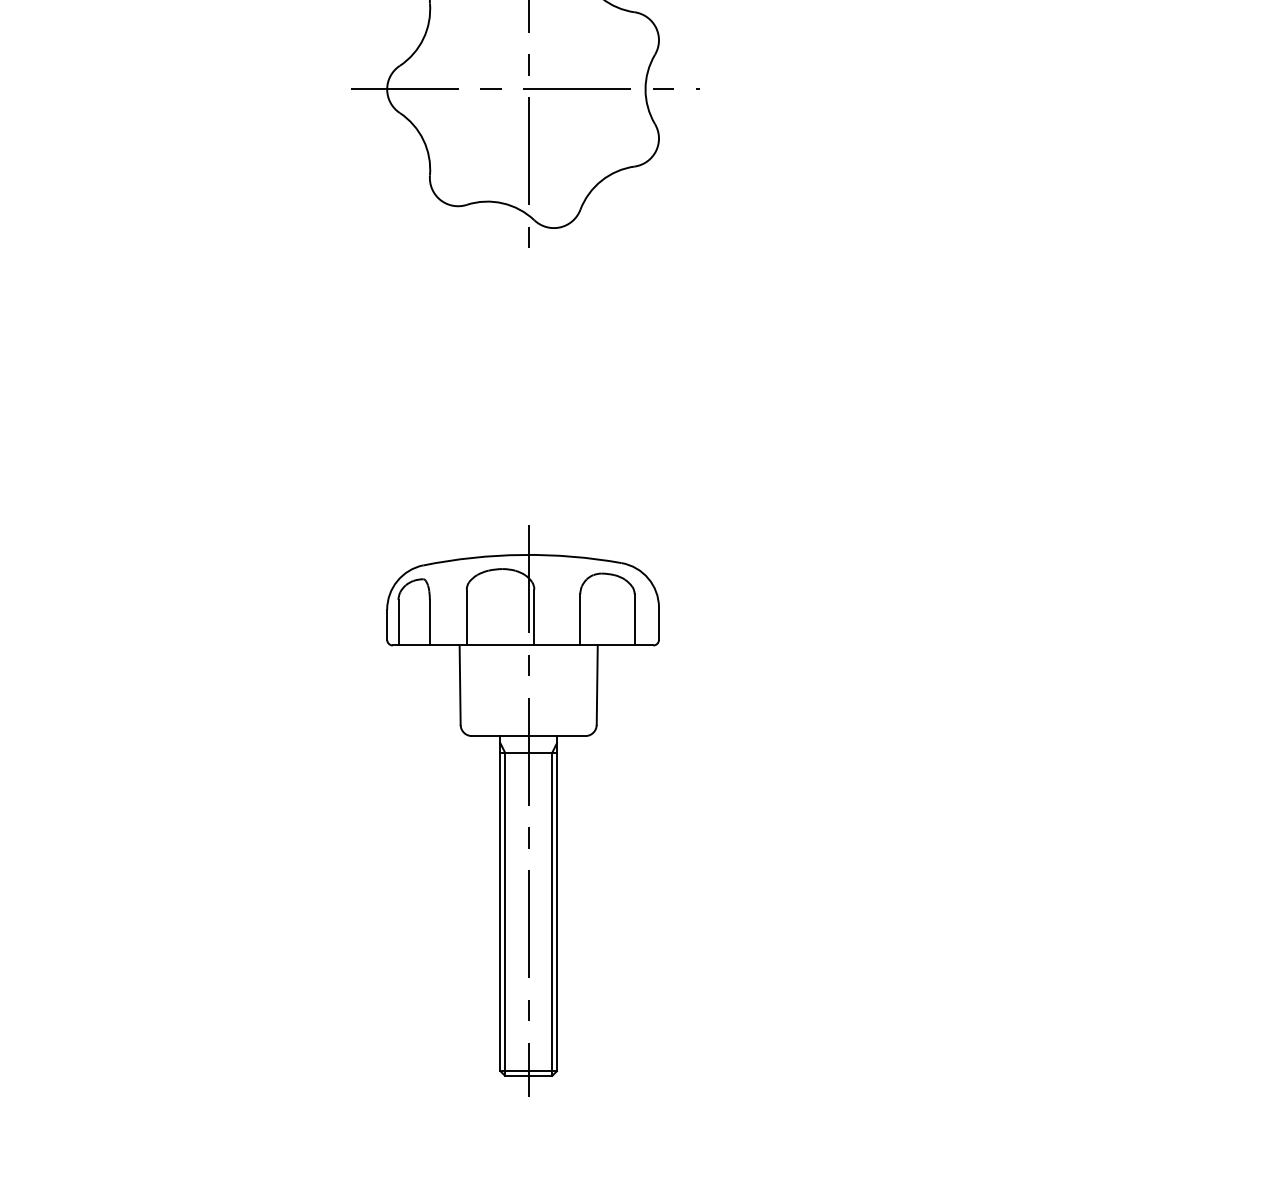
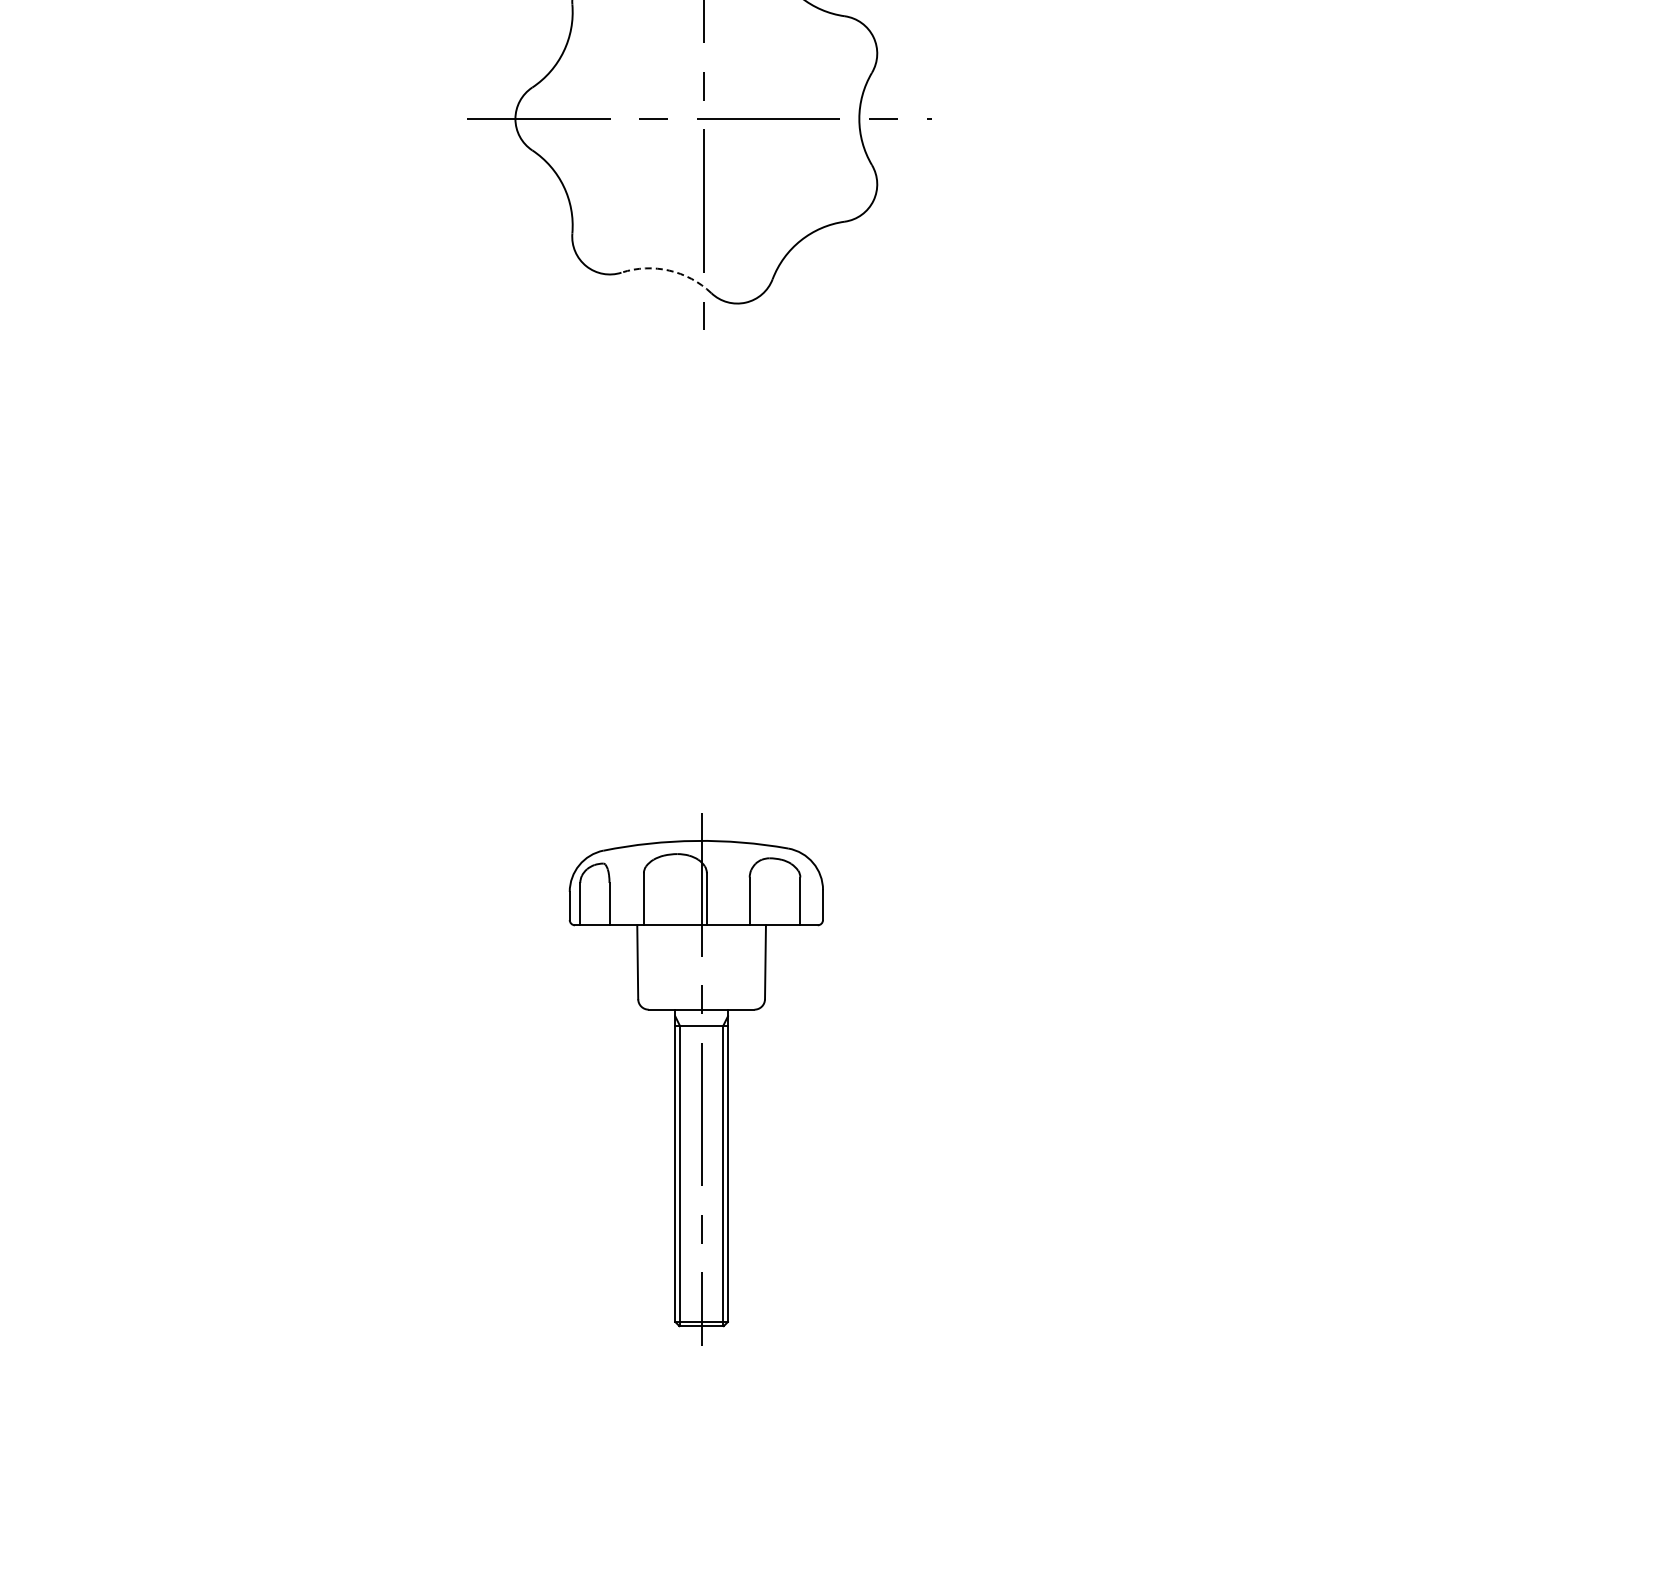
arc: (502, 203) -> (669, 270), solid -> dashed
part: (523, 810) -> (696, 1079), size x0.7

